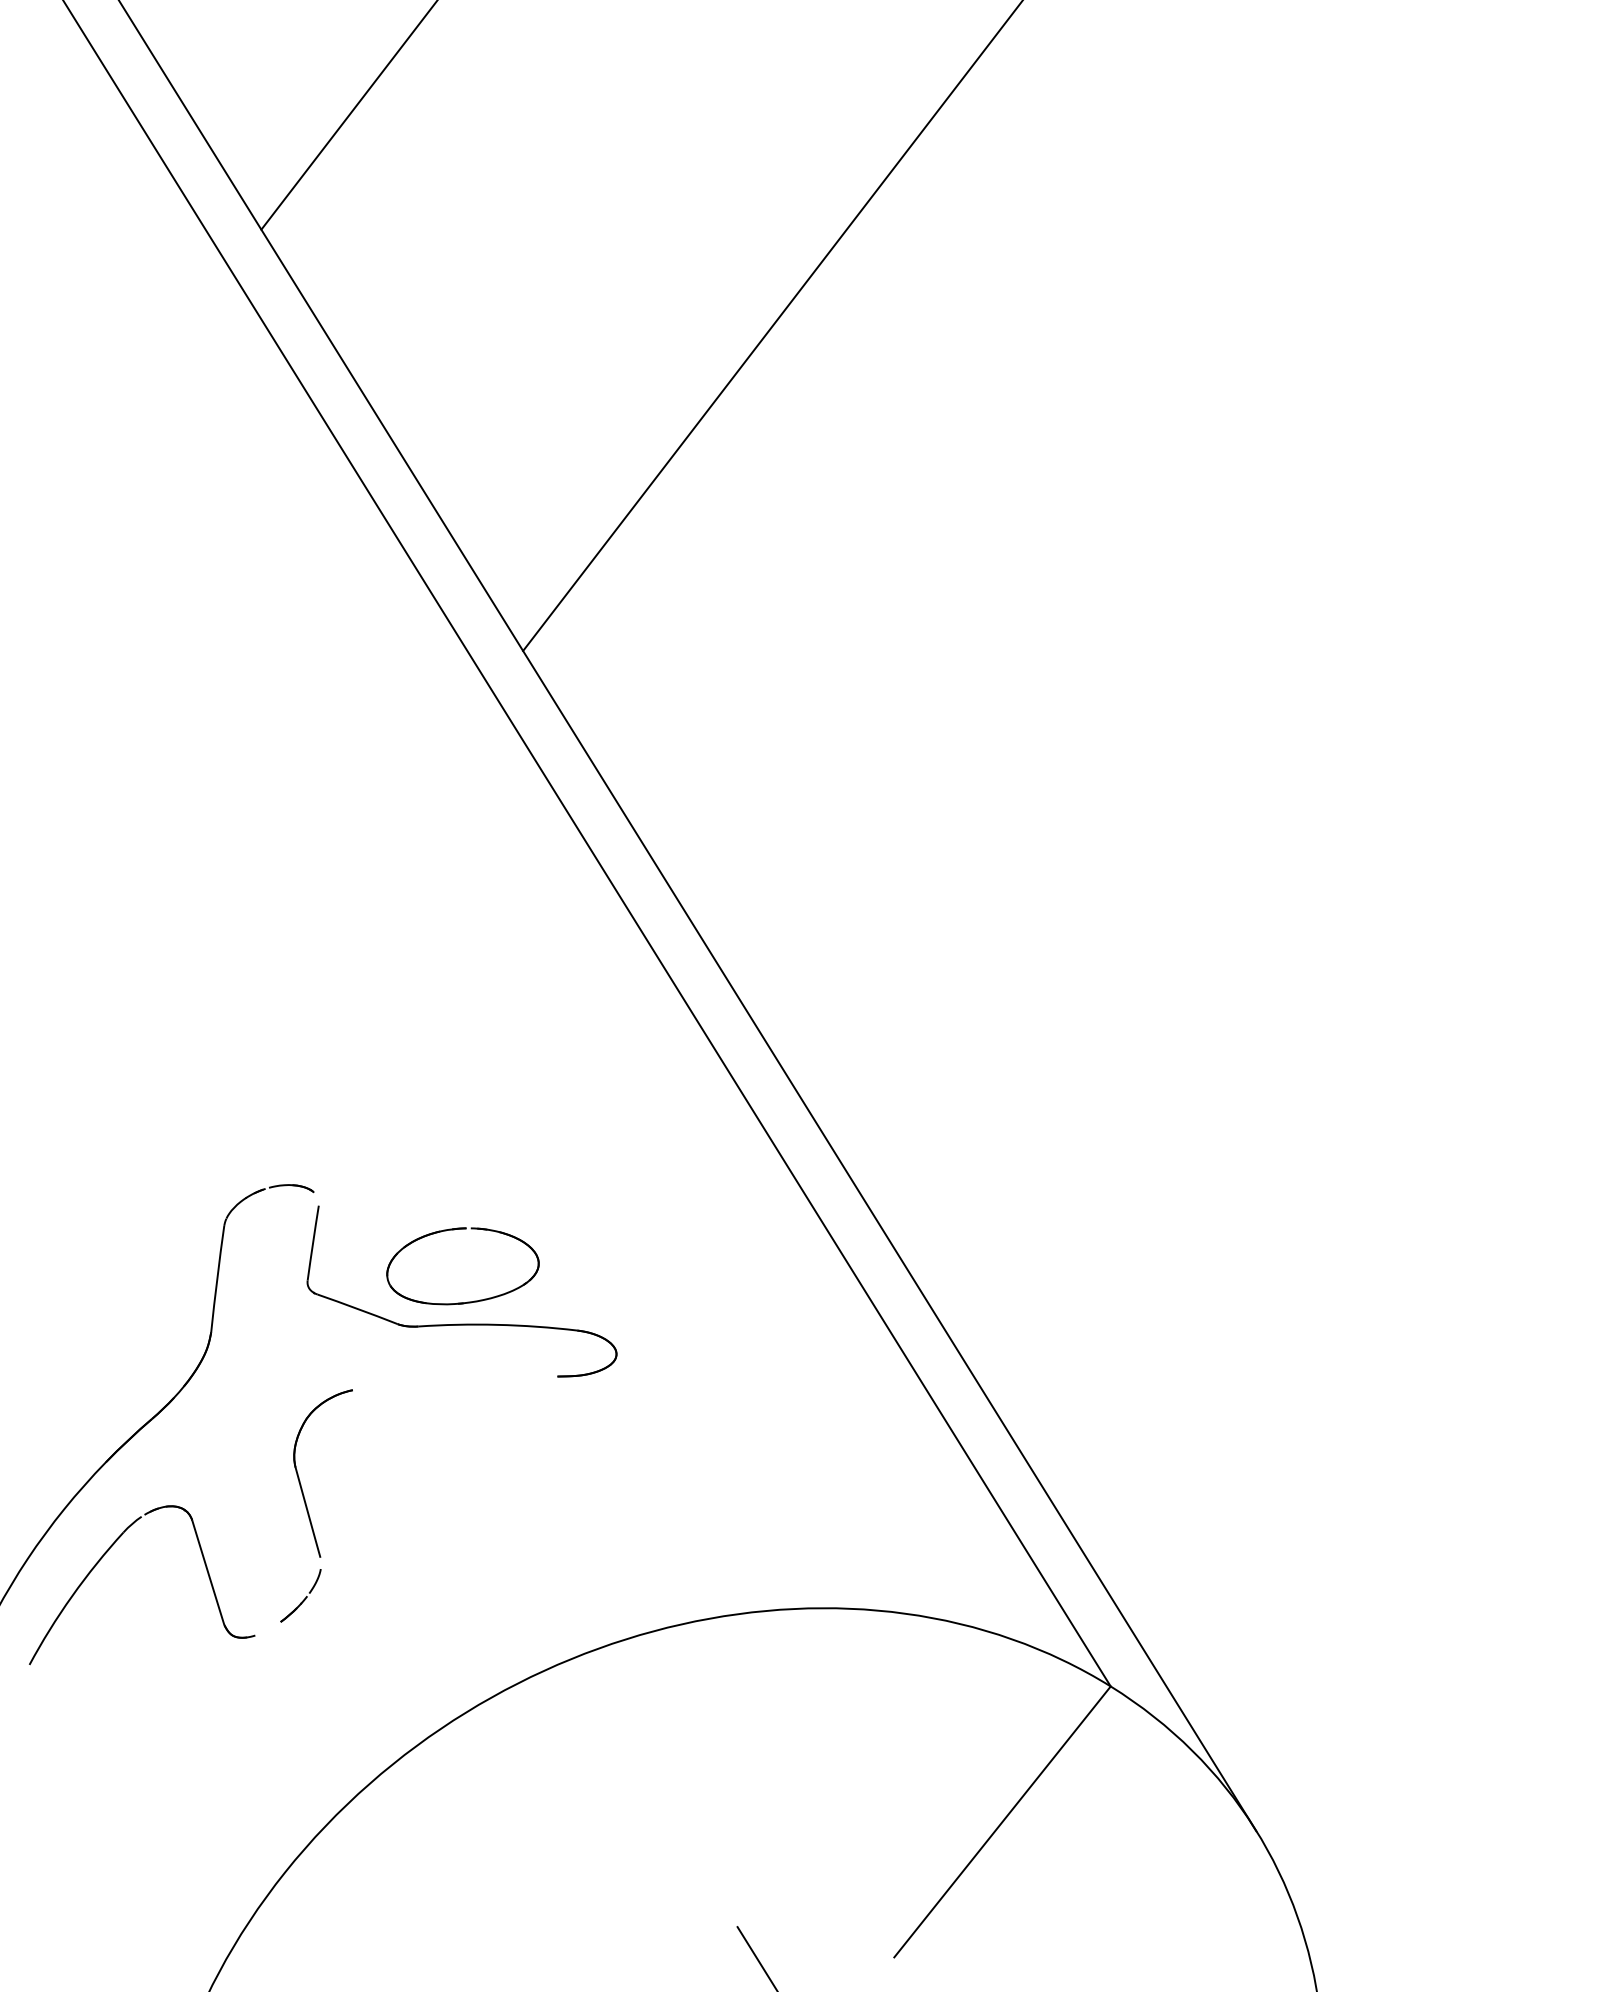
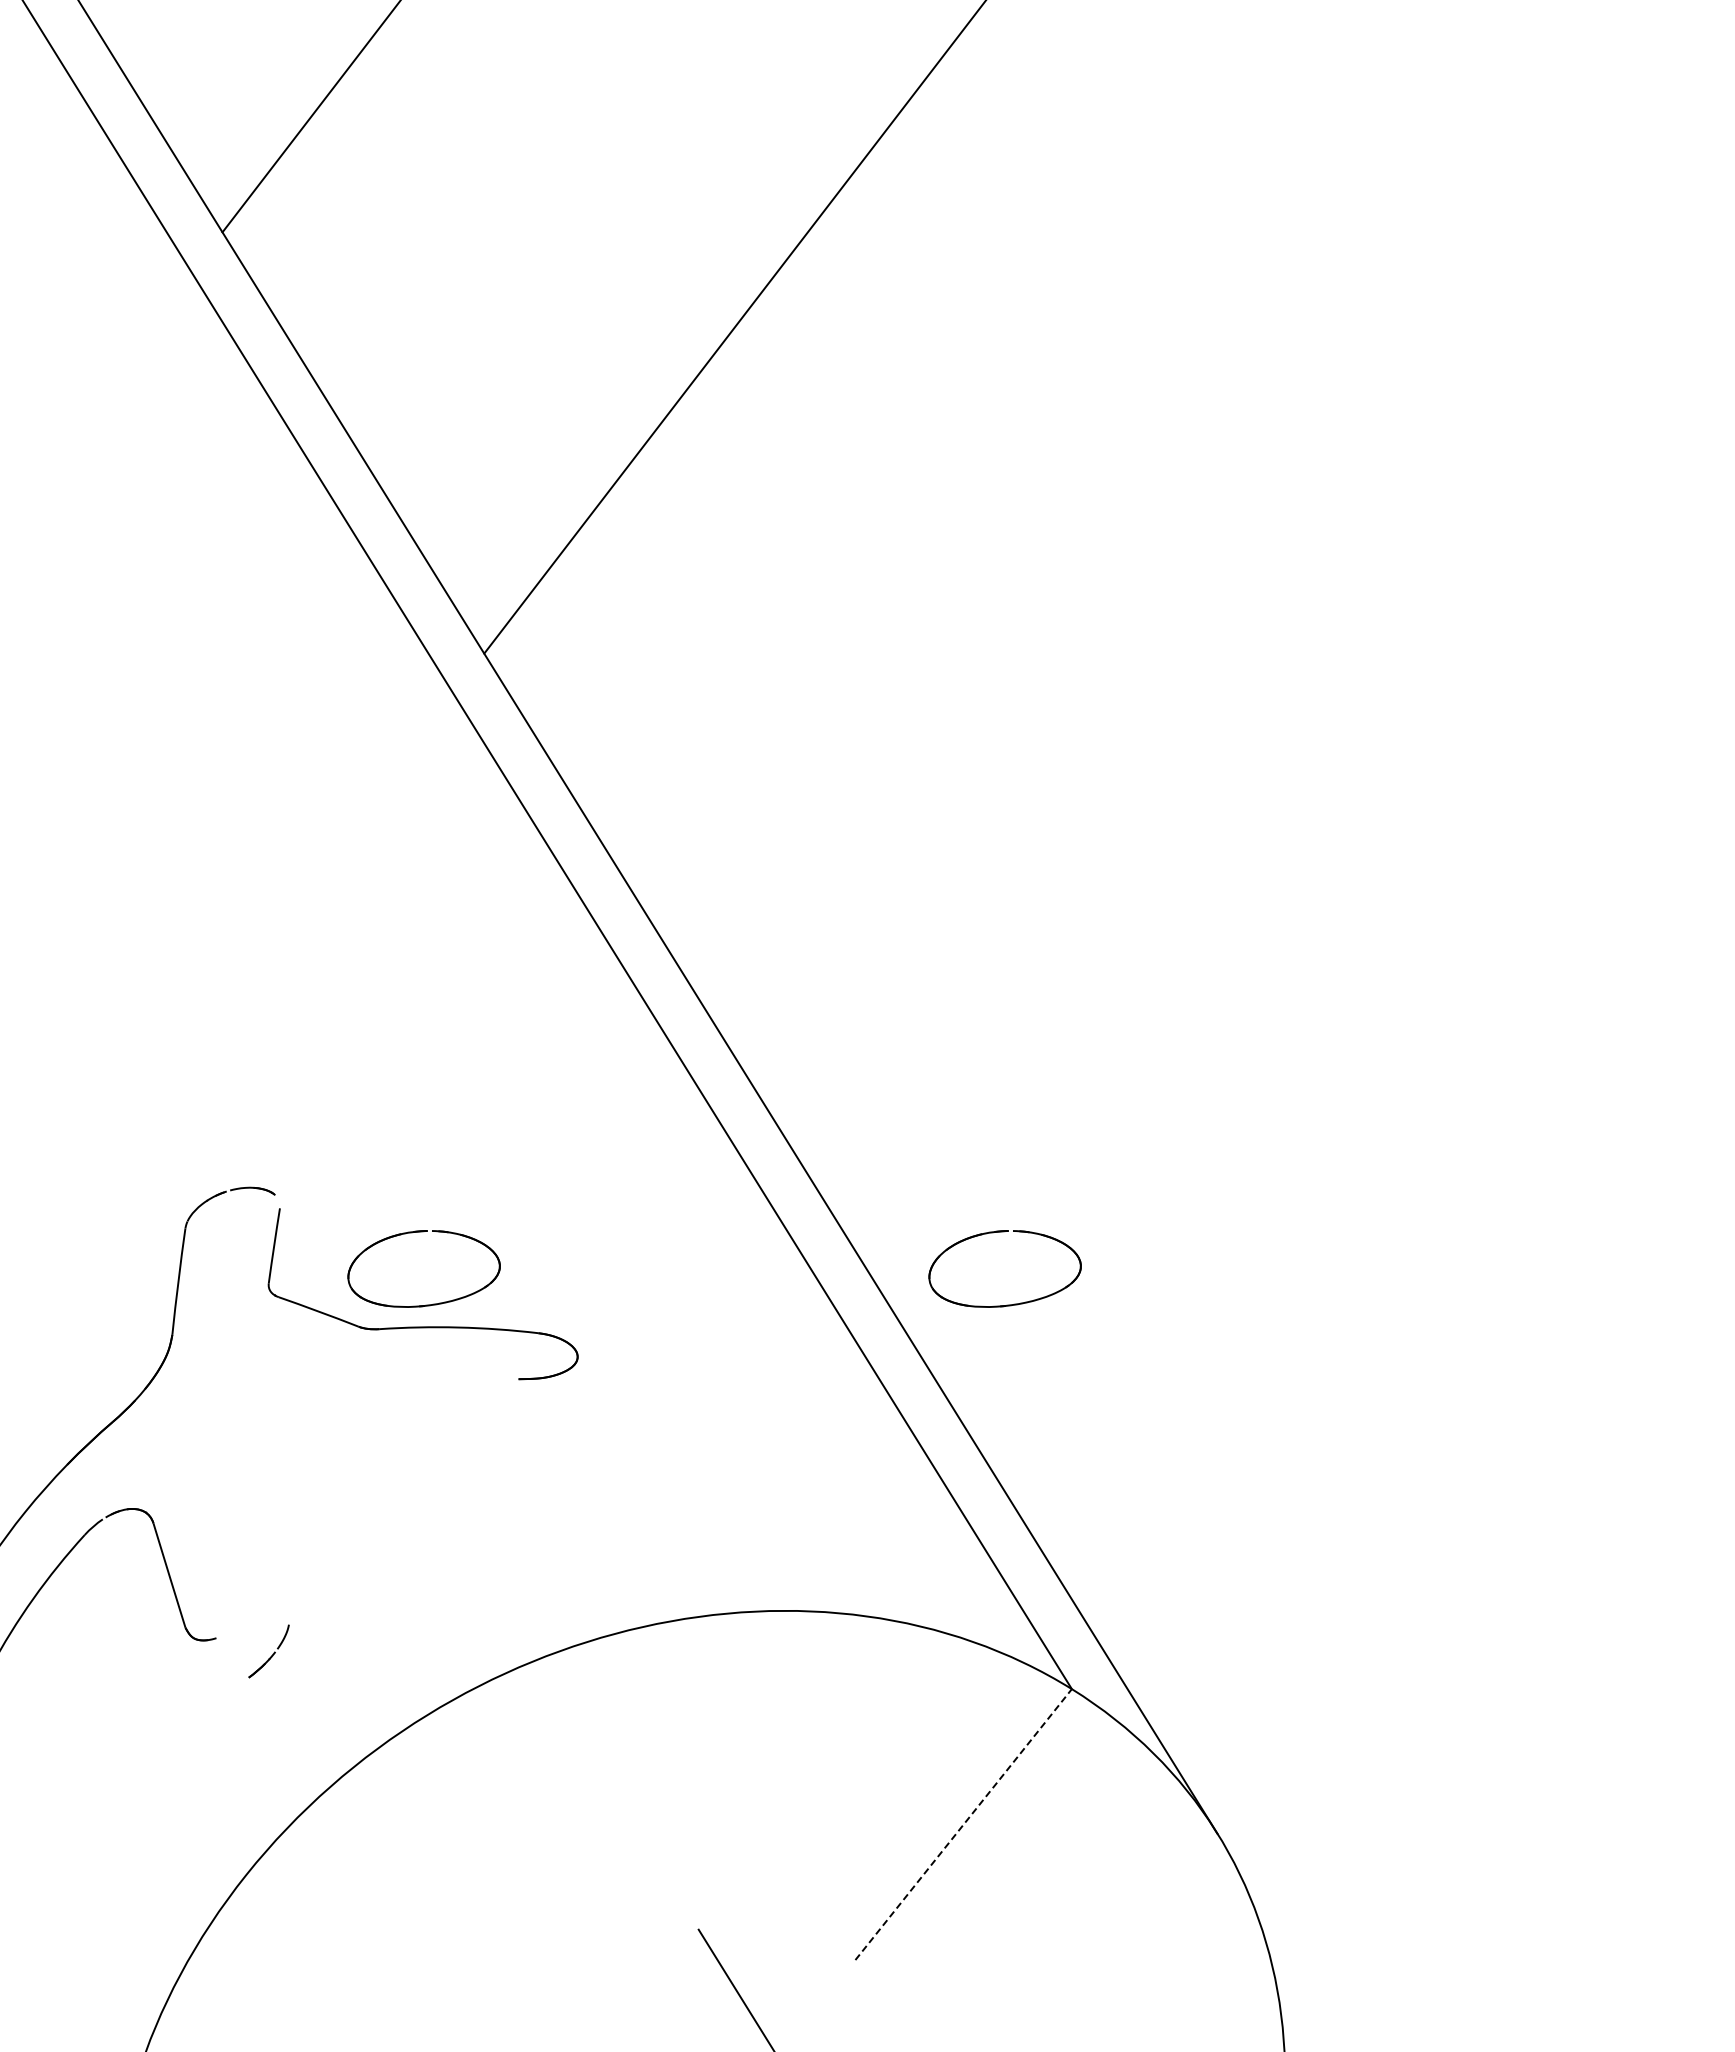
part: (1043, 1229) -> (1004, 1232), added
part: (300, 1480) -> (261, 1483), removed
part: (300, 1595) -> (268, 1651), moved
line: (1002, 1821) -> (963, 1824), solid -> dashed

